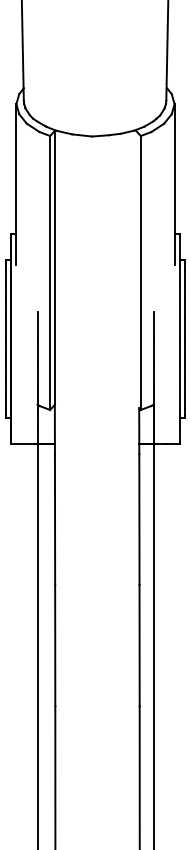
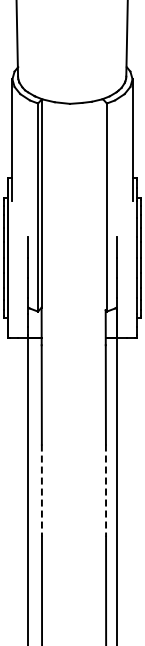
line: (54, 646) -> (41, 491), solid -> dashed
line: (140, 646) -> (106, 491), solid -> dashed

